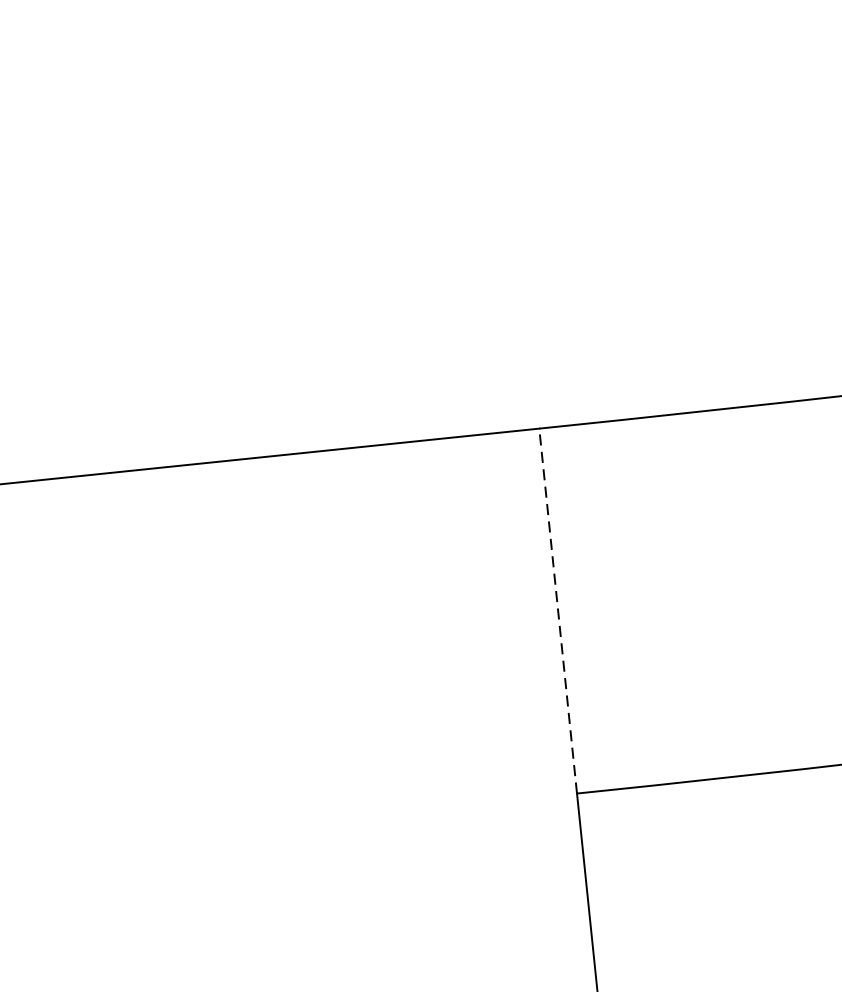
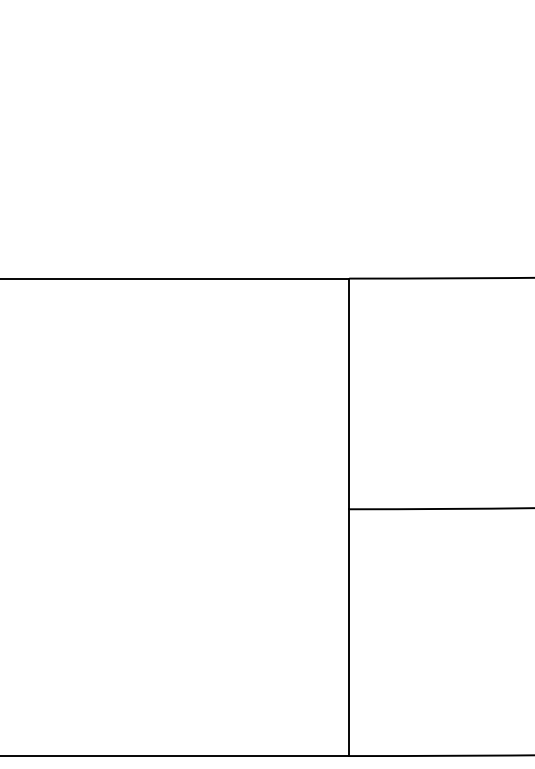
line: (558, 610) -> (349, 393), dashed -> solid

